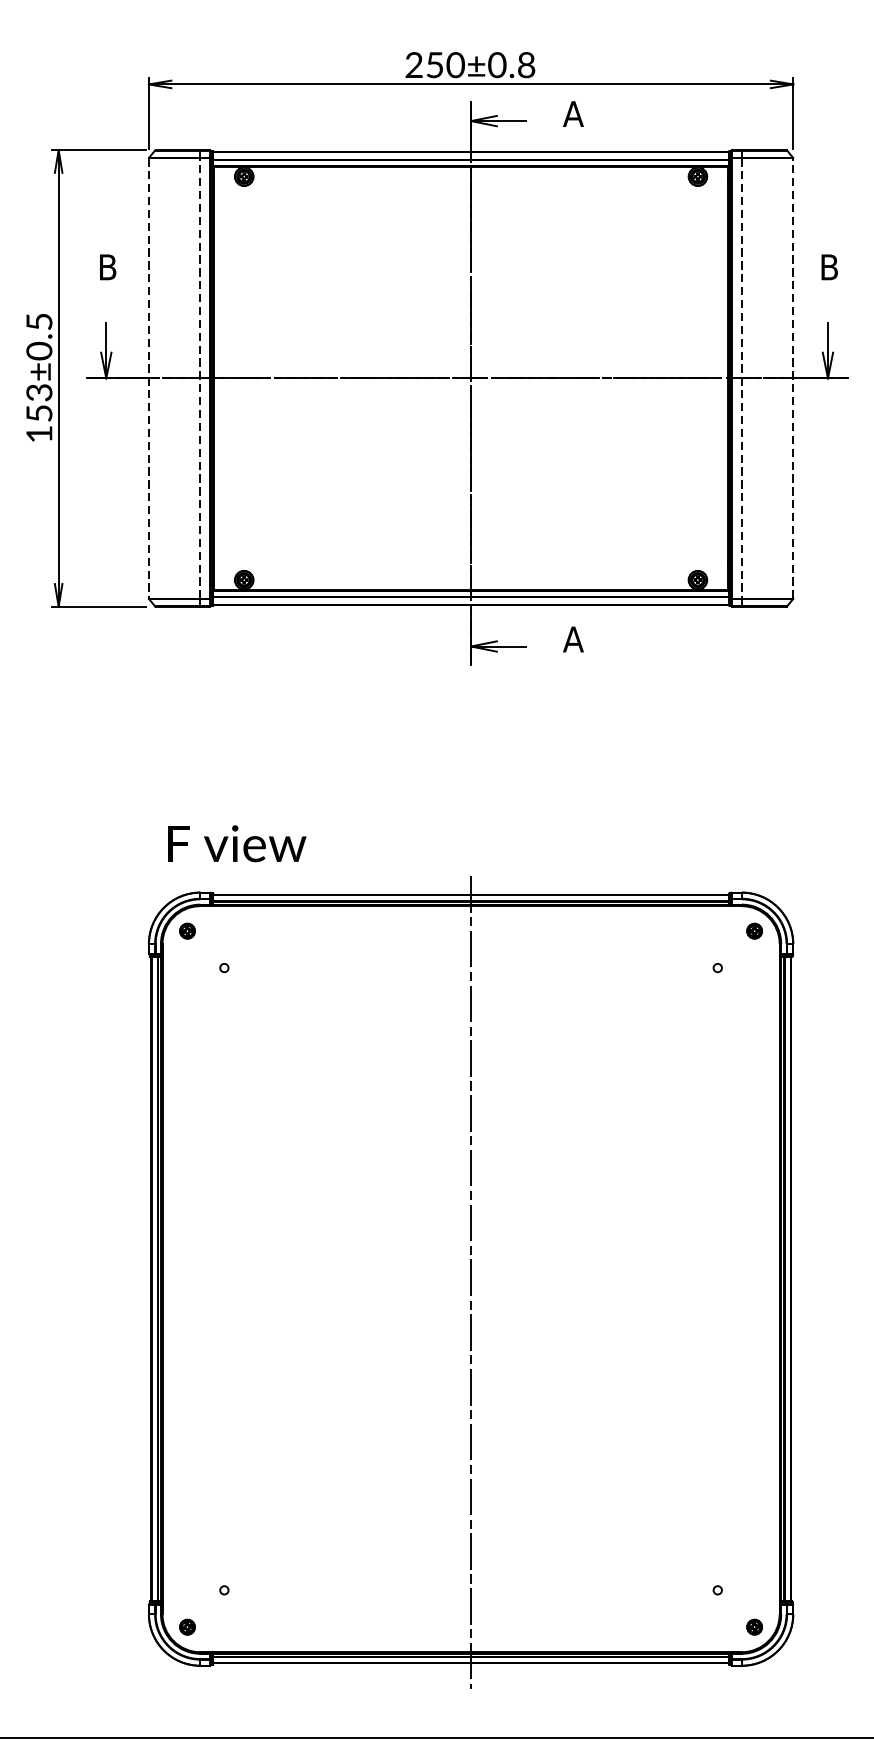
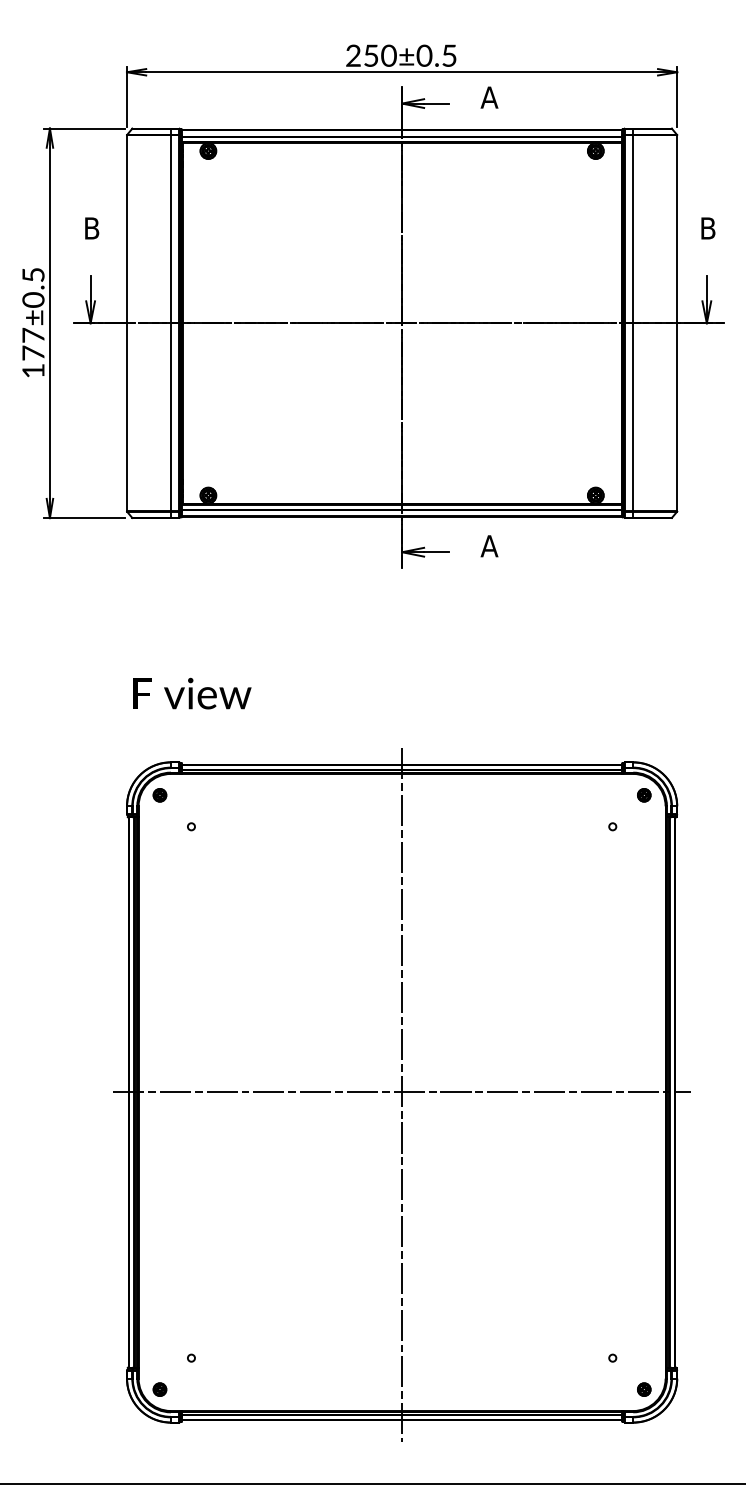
text: (526, 64) -> (449, 55), 250±0.8 -> 250±0.5
line: (148, 378) -> (126, 323), dashed -> solid
line: (199, 378) -> (170, 323), dashed -> solid
line: (742, 378) -> (633, 323), dashed -> solid
line: (793, 378) -> (677, 323), dashed -> solid
text: (39, 402) -> (33, 343), 153±0.5 -> 177±0.5
text: (237, 843) -> (192, 693), moved
line: (470, 1279) -> (401, 1092), added

